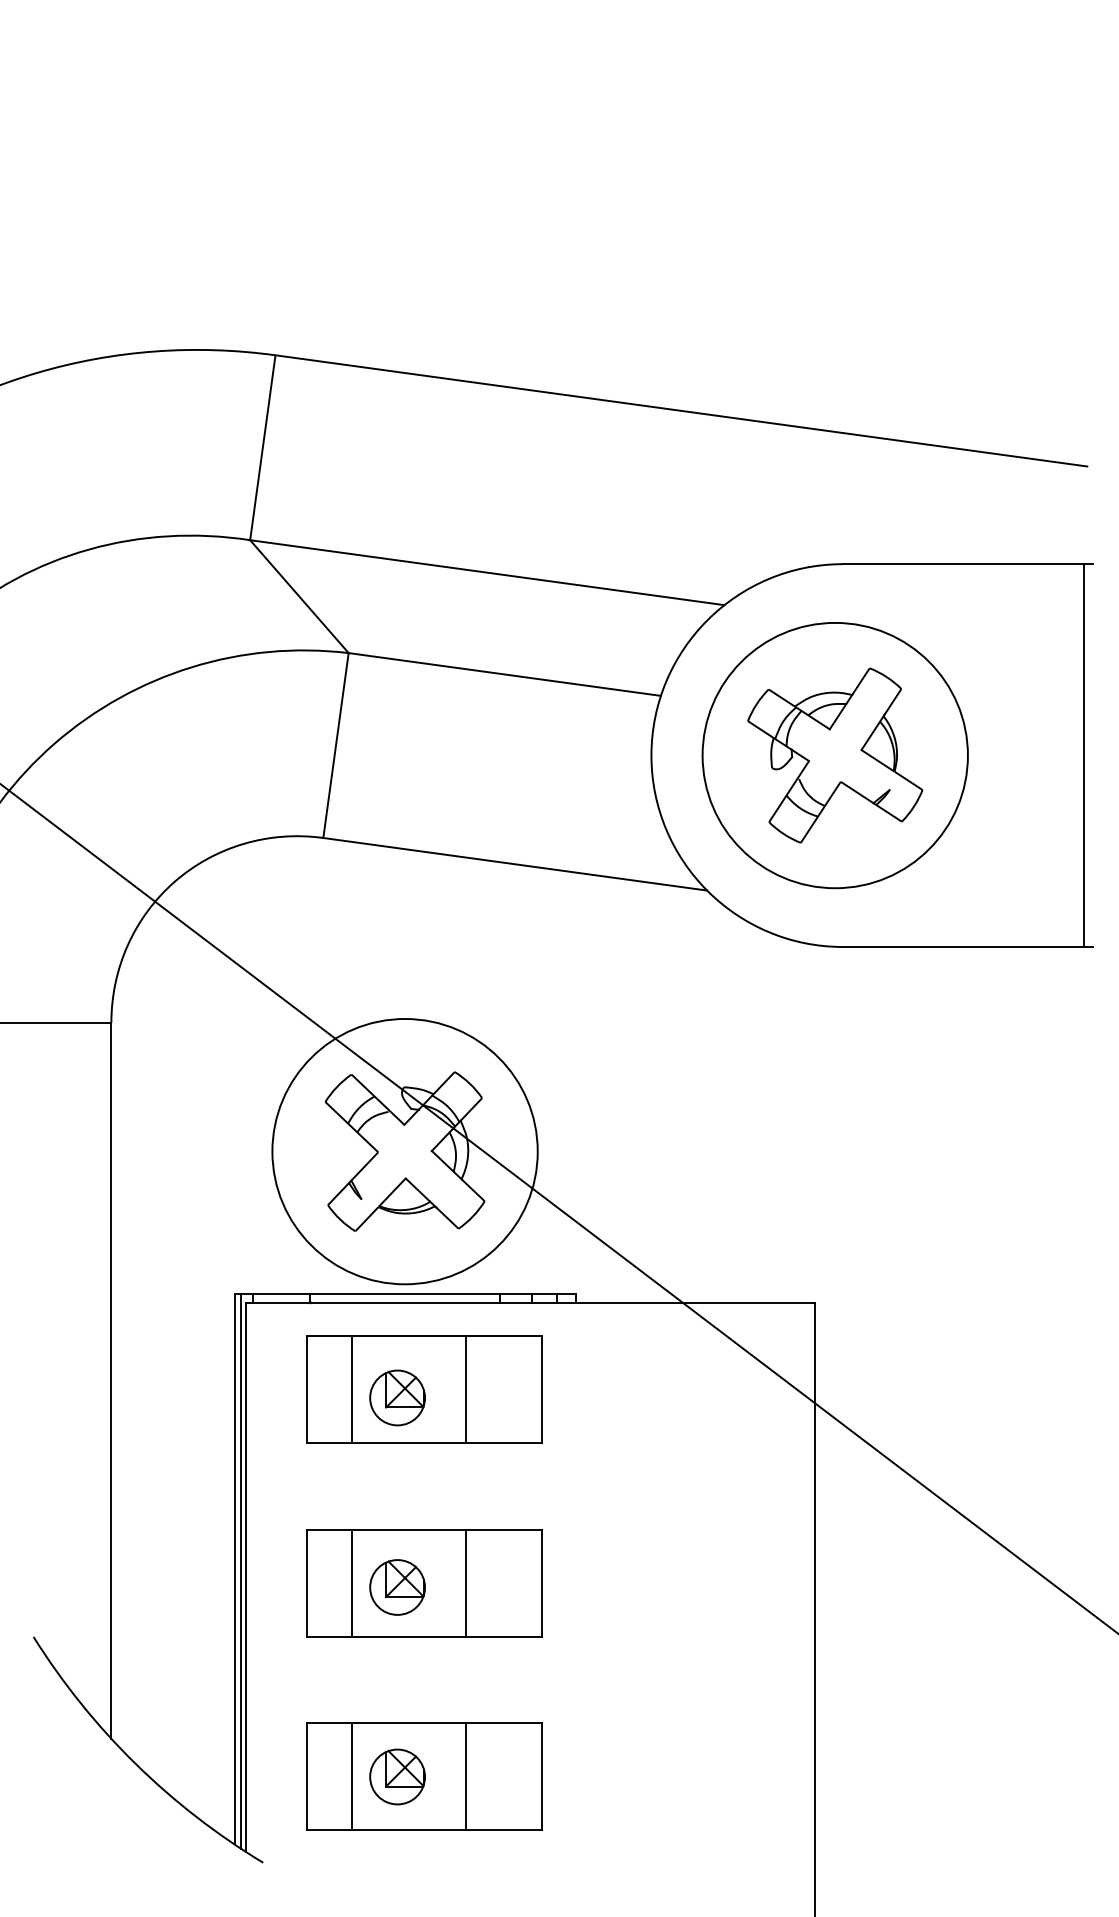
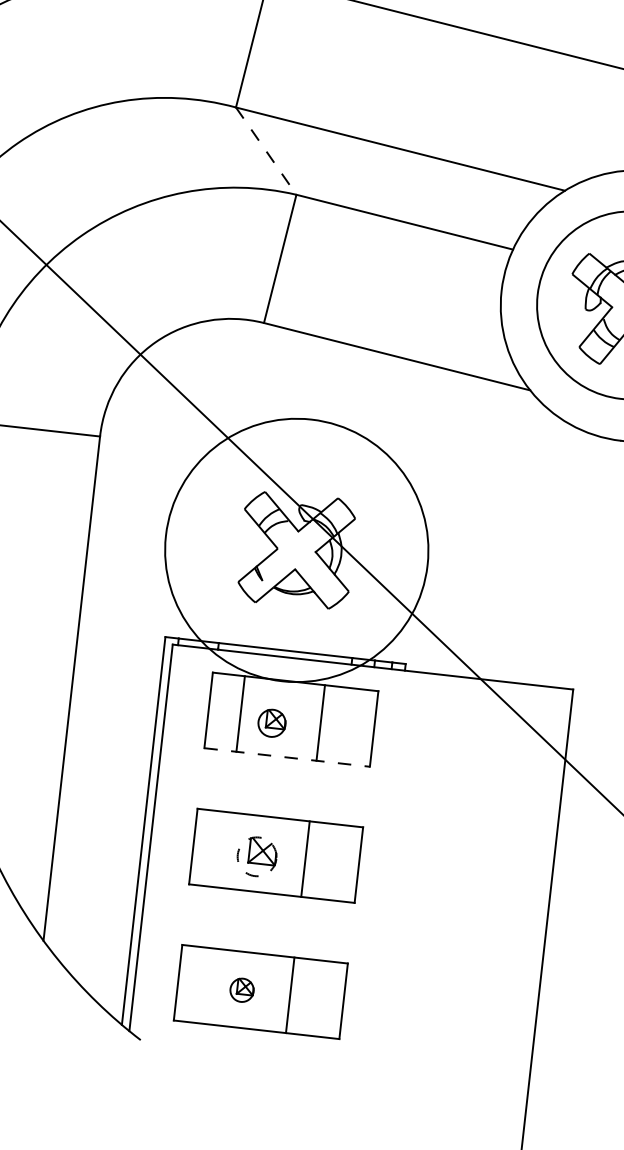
line: (299, 596) -> (266, 151), solid -> dashed
circle: (404, 1151) -> (296, 550), size x1.4
part: (397, 1397) -> (272, 722), size x0.7
line: (424, 1443) -> (287, 757), solid -> dashed
line: (240, 1570) -> (147, 832), removed
line: (352, 1582) -> (225, 849), removed
circle: (397, 1587) -> (257, 856), solid -> dashed
line: (352, 1776) -> (210, 986), removed
part: (397, 1776) -> (242, 989), size x0.6

